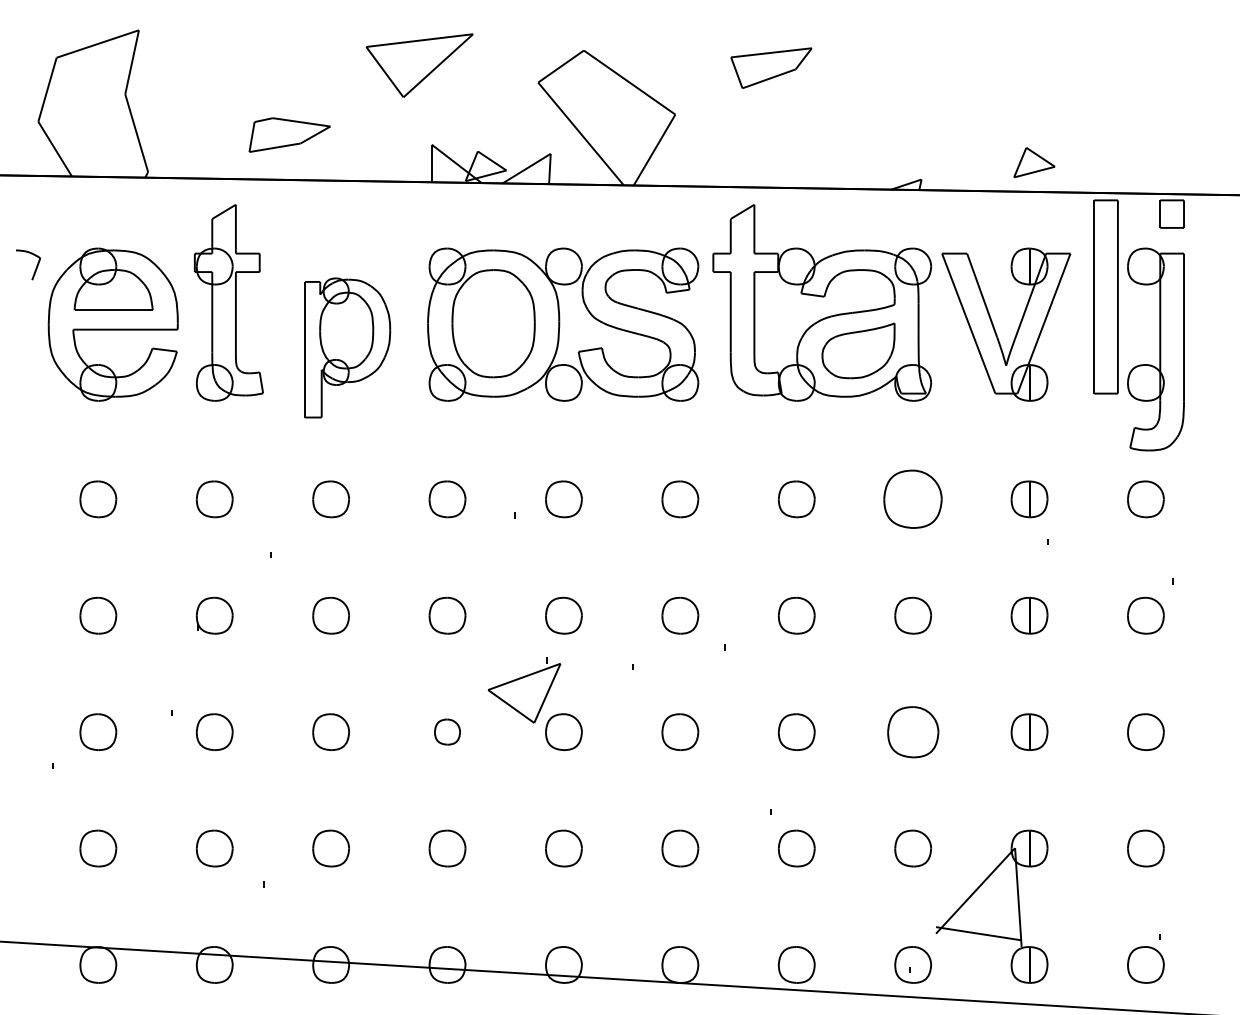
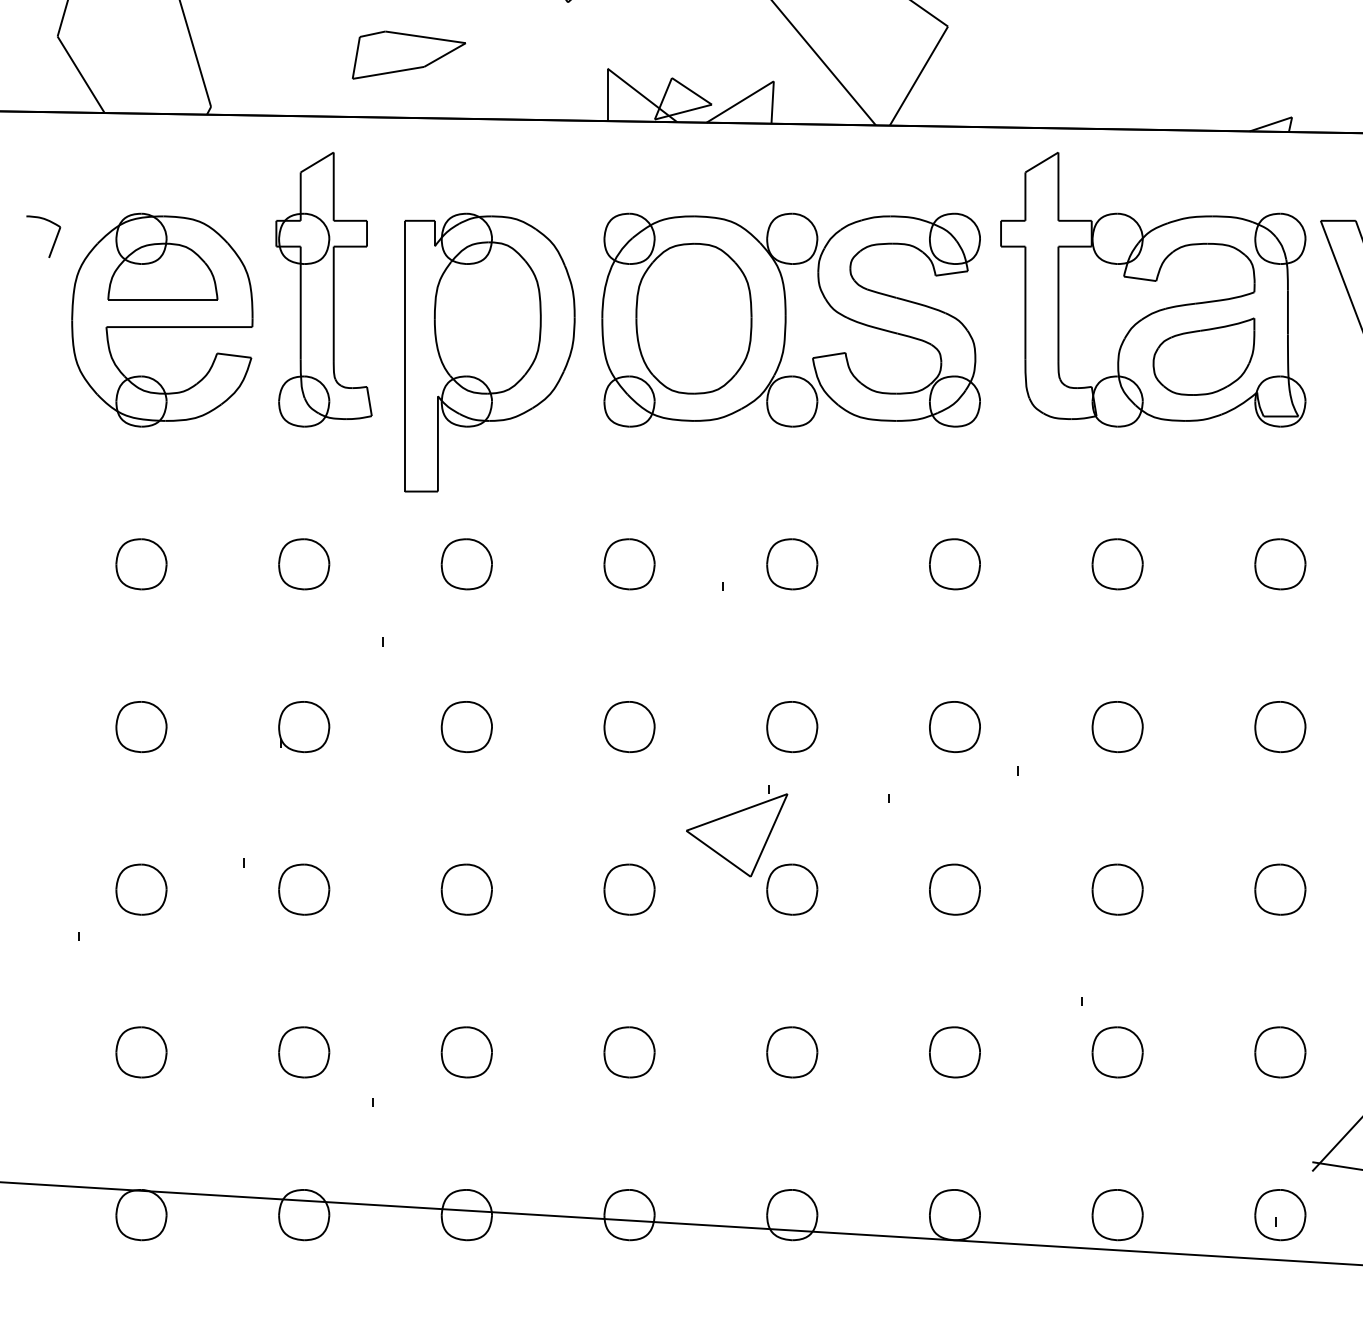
part: (347, 347) -> (489, 352), size x1.43
part: (913, 499) -> (1280, 564), size x0.62
part: (447, 731) -> (629, 888), size x1.43
part: (912, 731) -> (1279, 888), size x0.71

